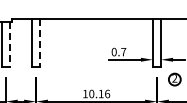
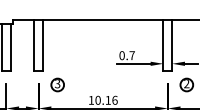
line: (40, 42) -> (43, 45), dashed -> solid
line: (9, 44) -> (10, 47), dashed -> solid
part: (53, 79) -> (57, 84), added

